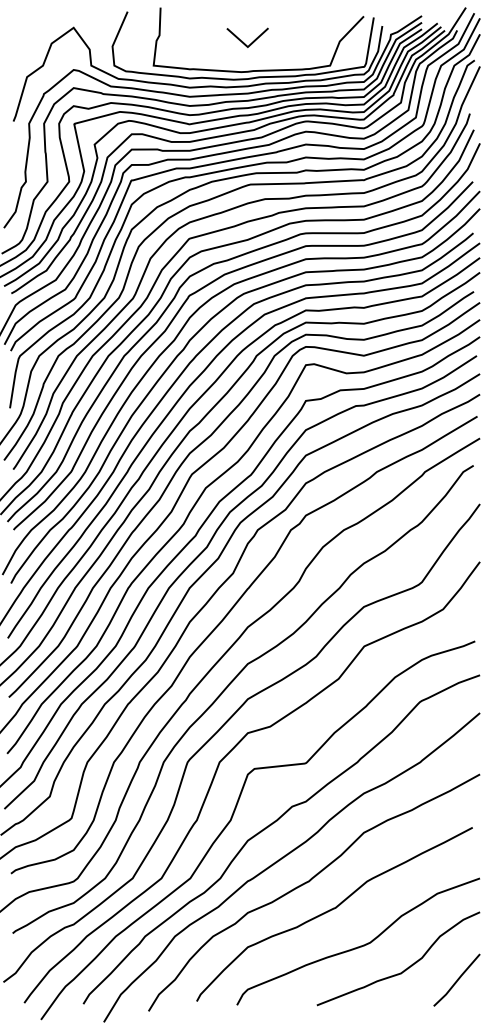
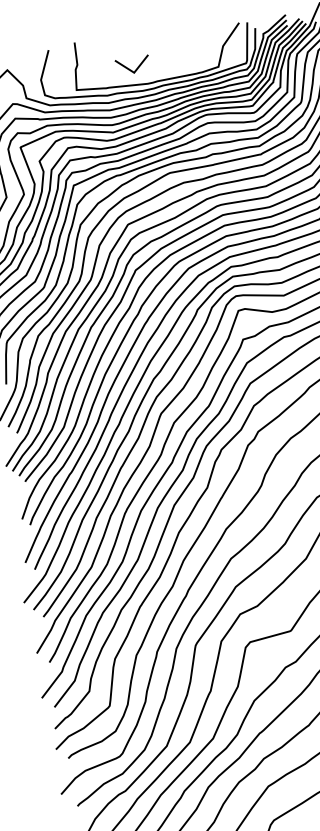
line: (243, 41) -> (129, 68), moved

